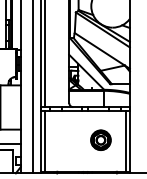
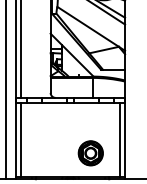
part: (100, 139) -> (90, 152), moved

